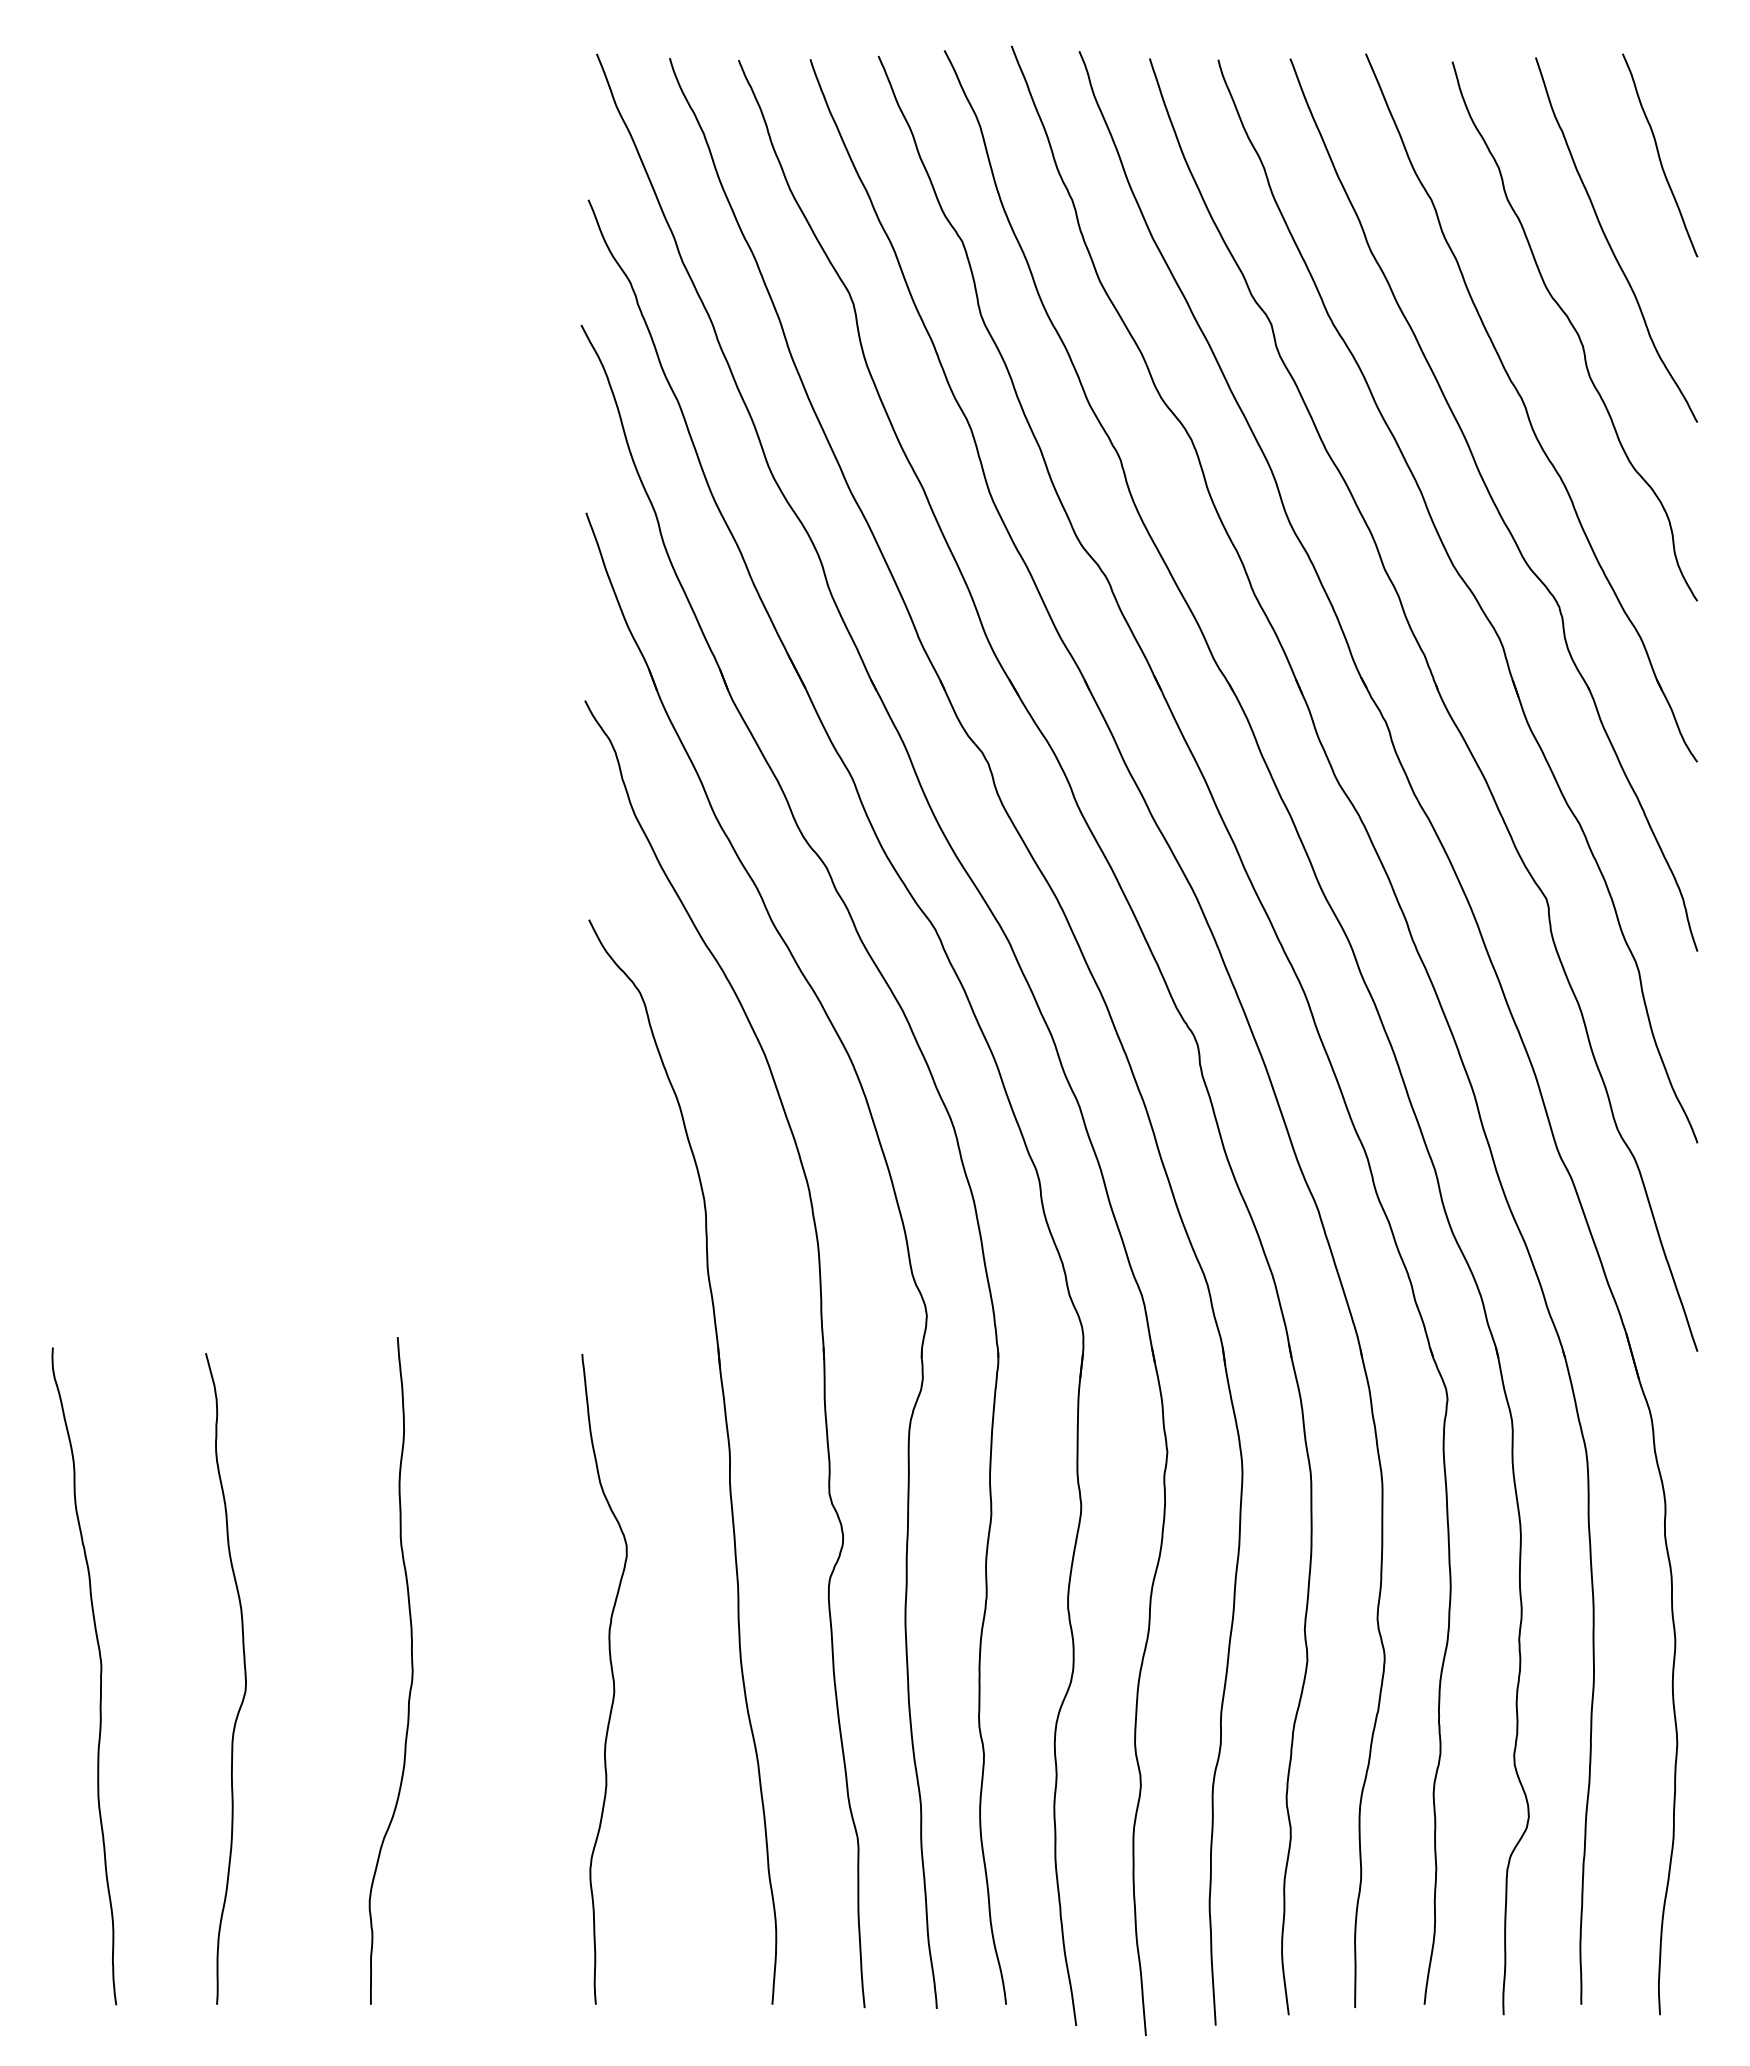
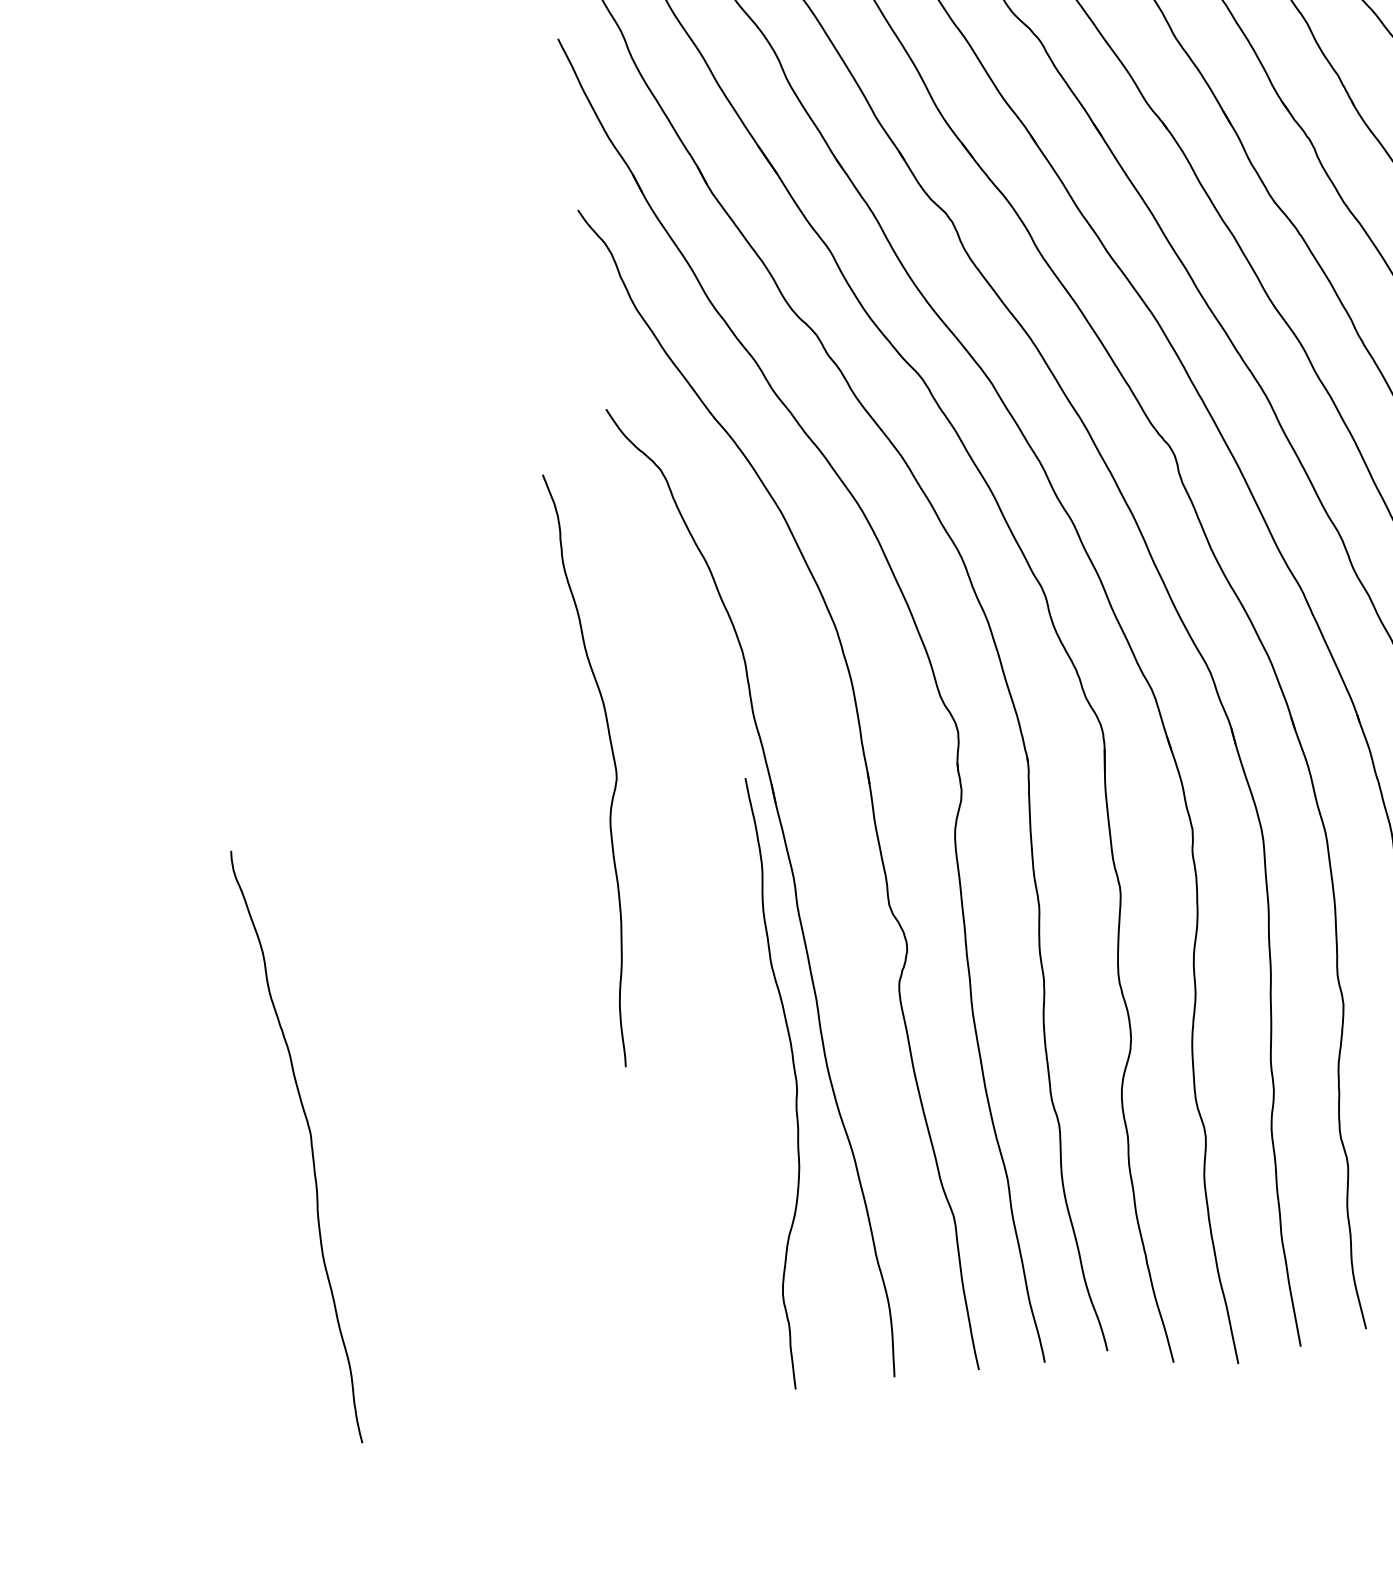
curve: (411, 1670) -> (795, 1080), moved
curve: (100, 1676) -> (311, 1145), moved
curve: (244, 1678) -> (614, 766), moved
curve: (612, 1679) -> (712, 1098), removed

